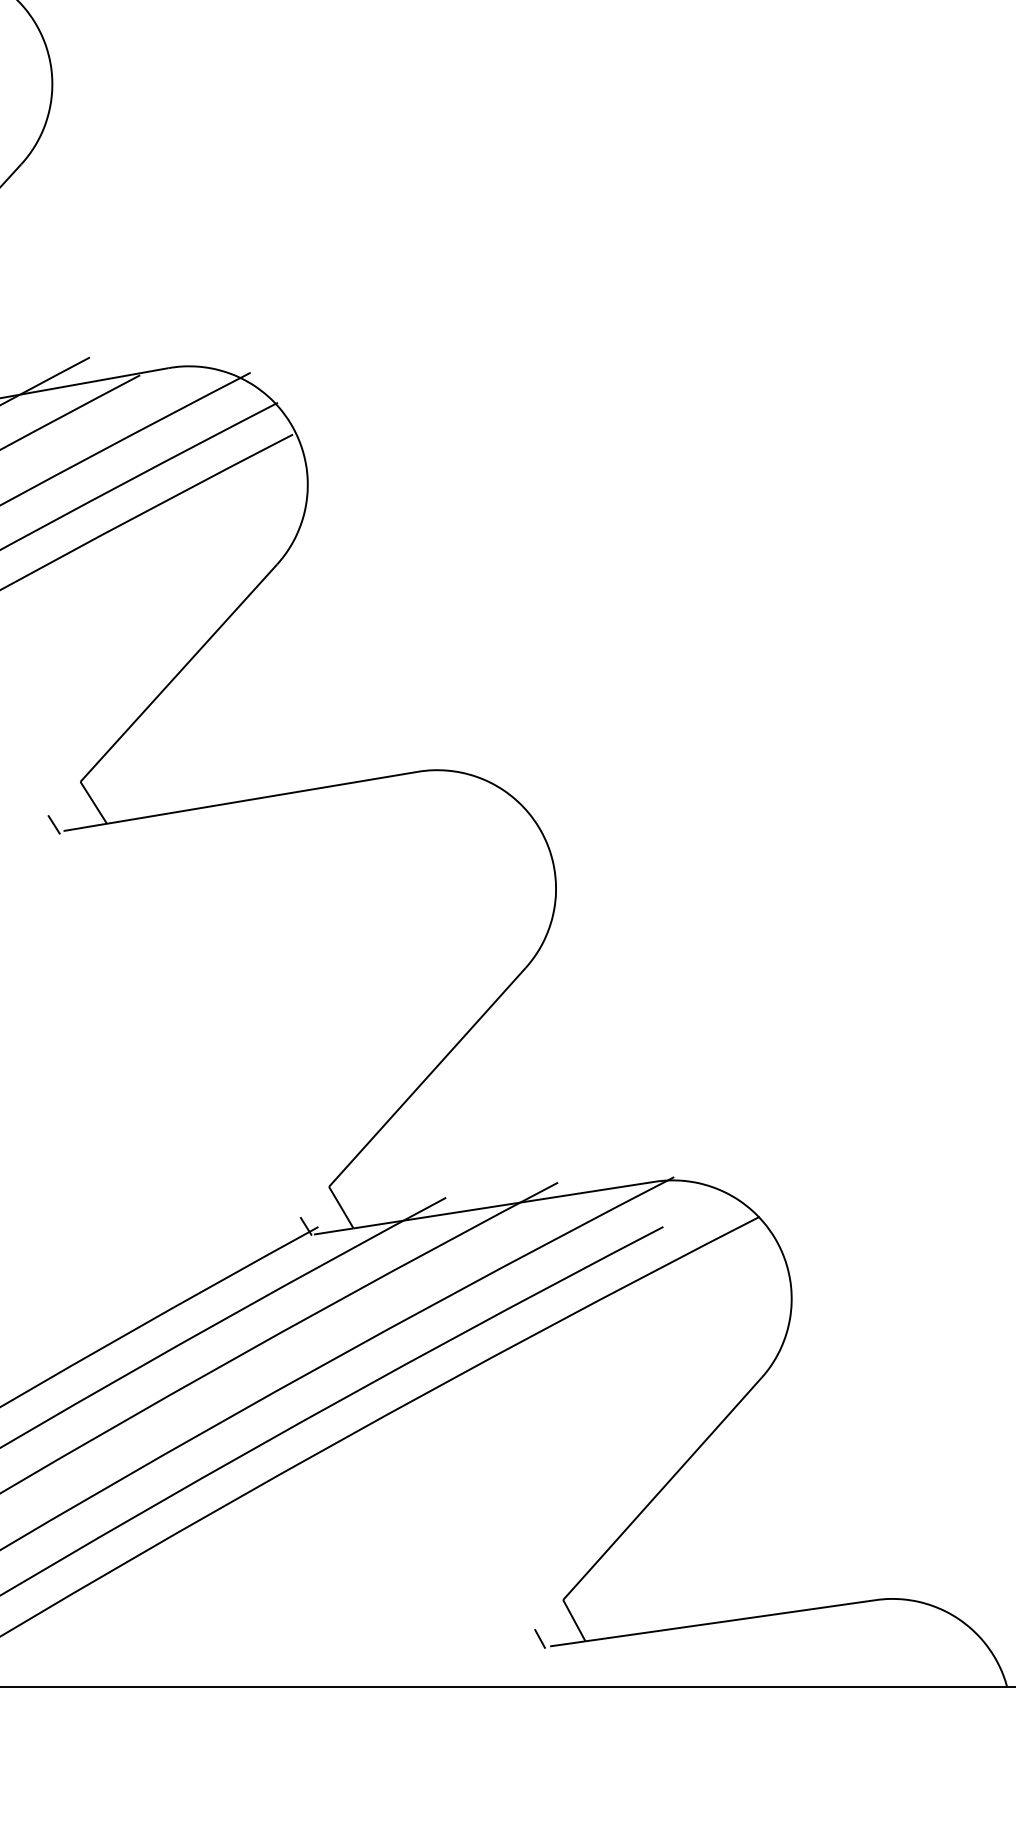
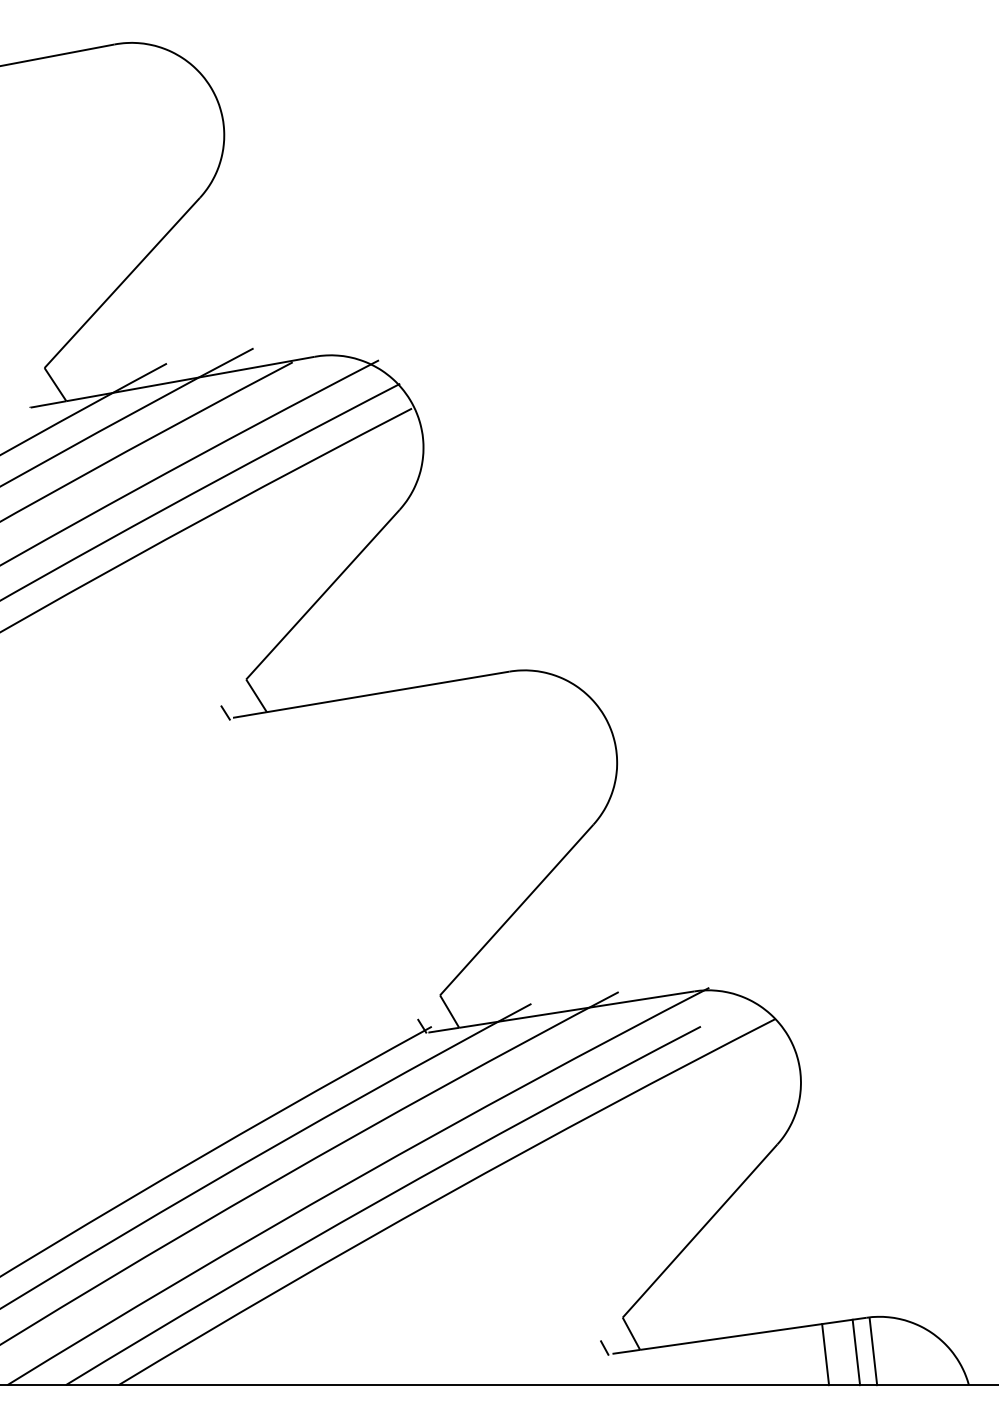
line: (884, 1643) -> (873, 1351), added
line: (862, 1644) -> (856, 1352), added
line: (823, 1647) -> (825, 1354), added

